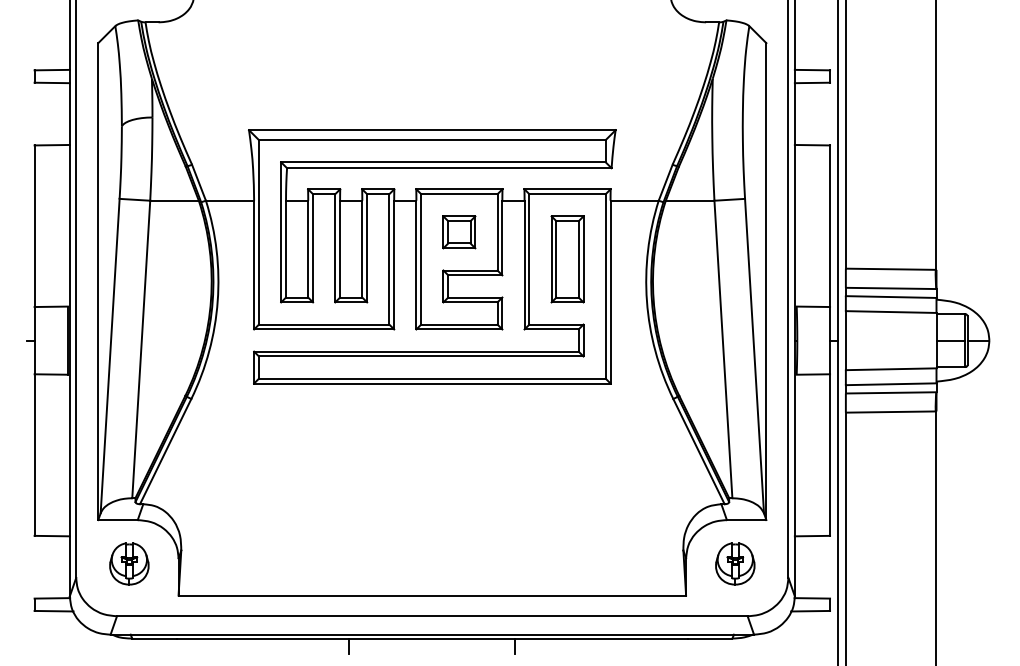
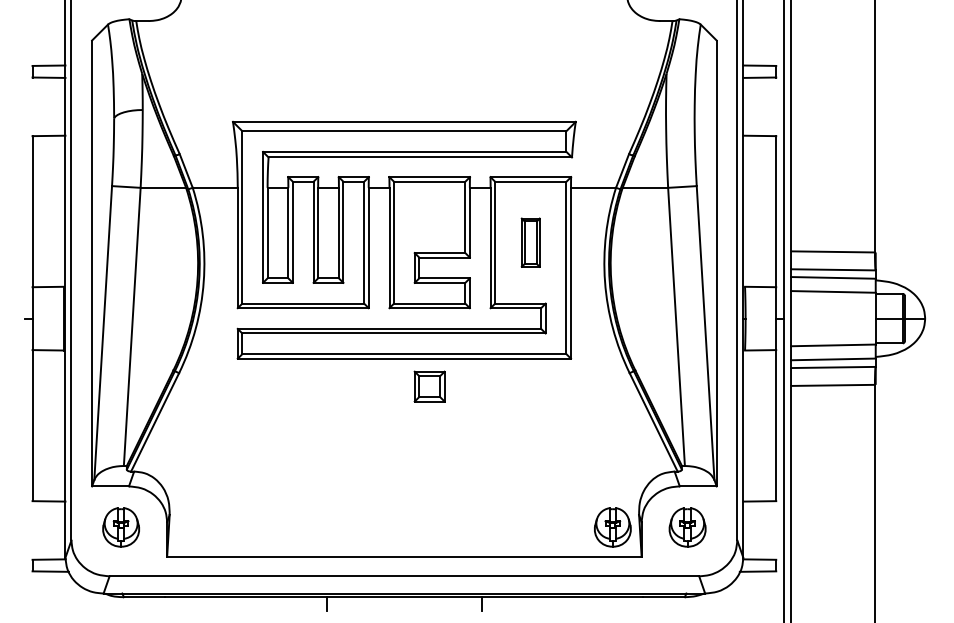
part: (459, 232) -> (429, 386), moved
part: (567, 259) -> (530, 242), size x0.6
part: (655, 563) -> (613, 526), added

